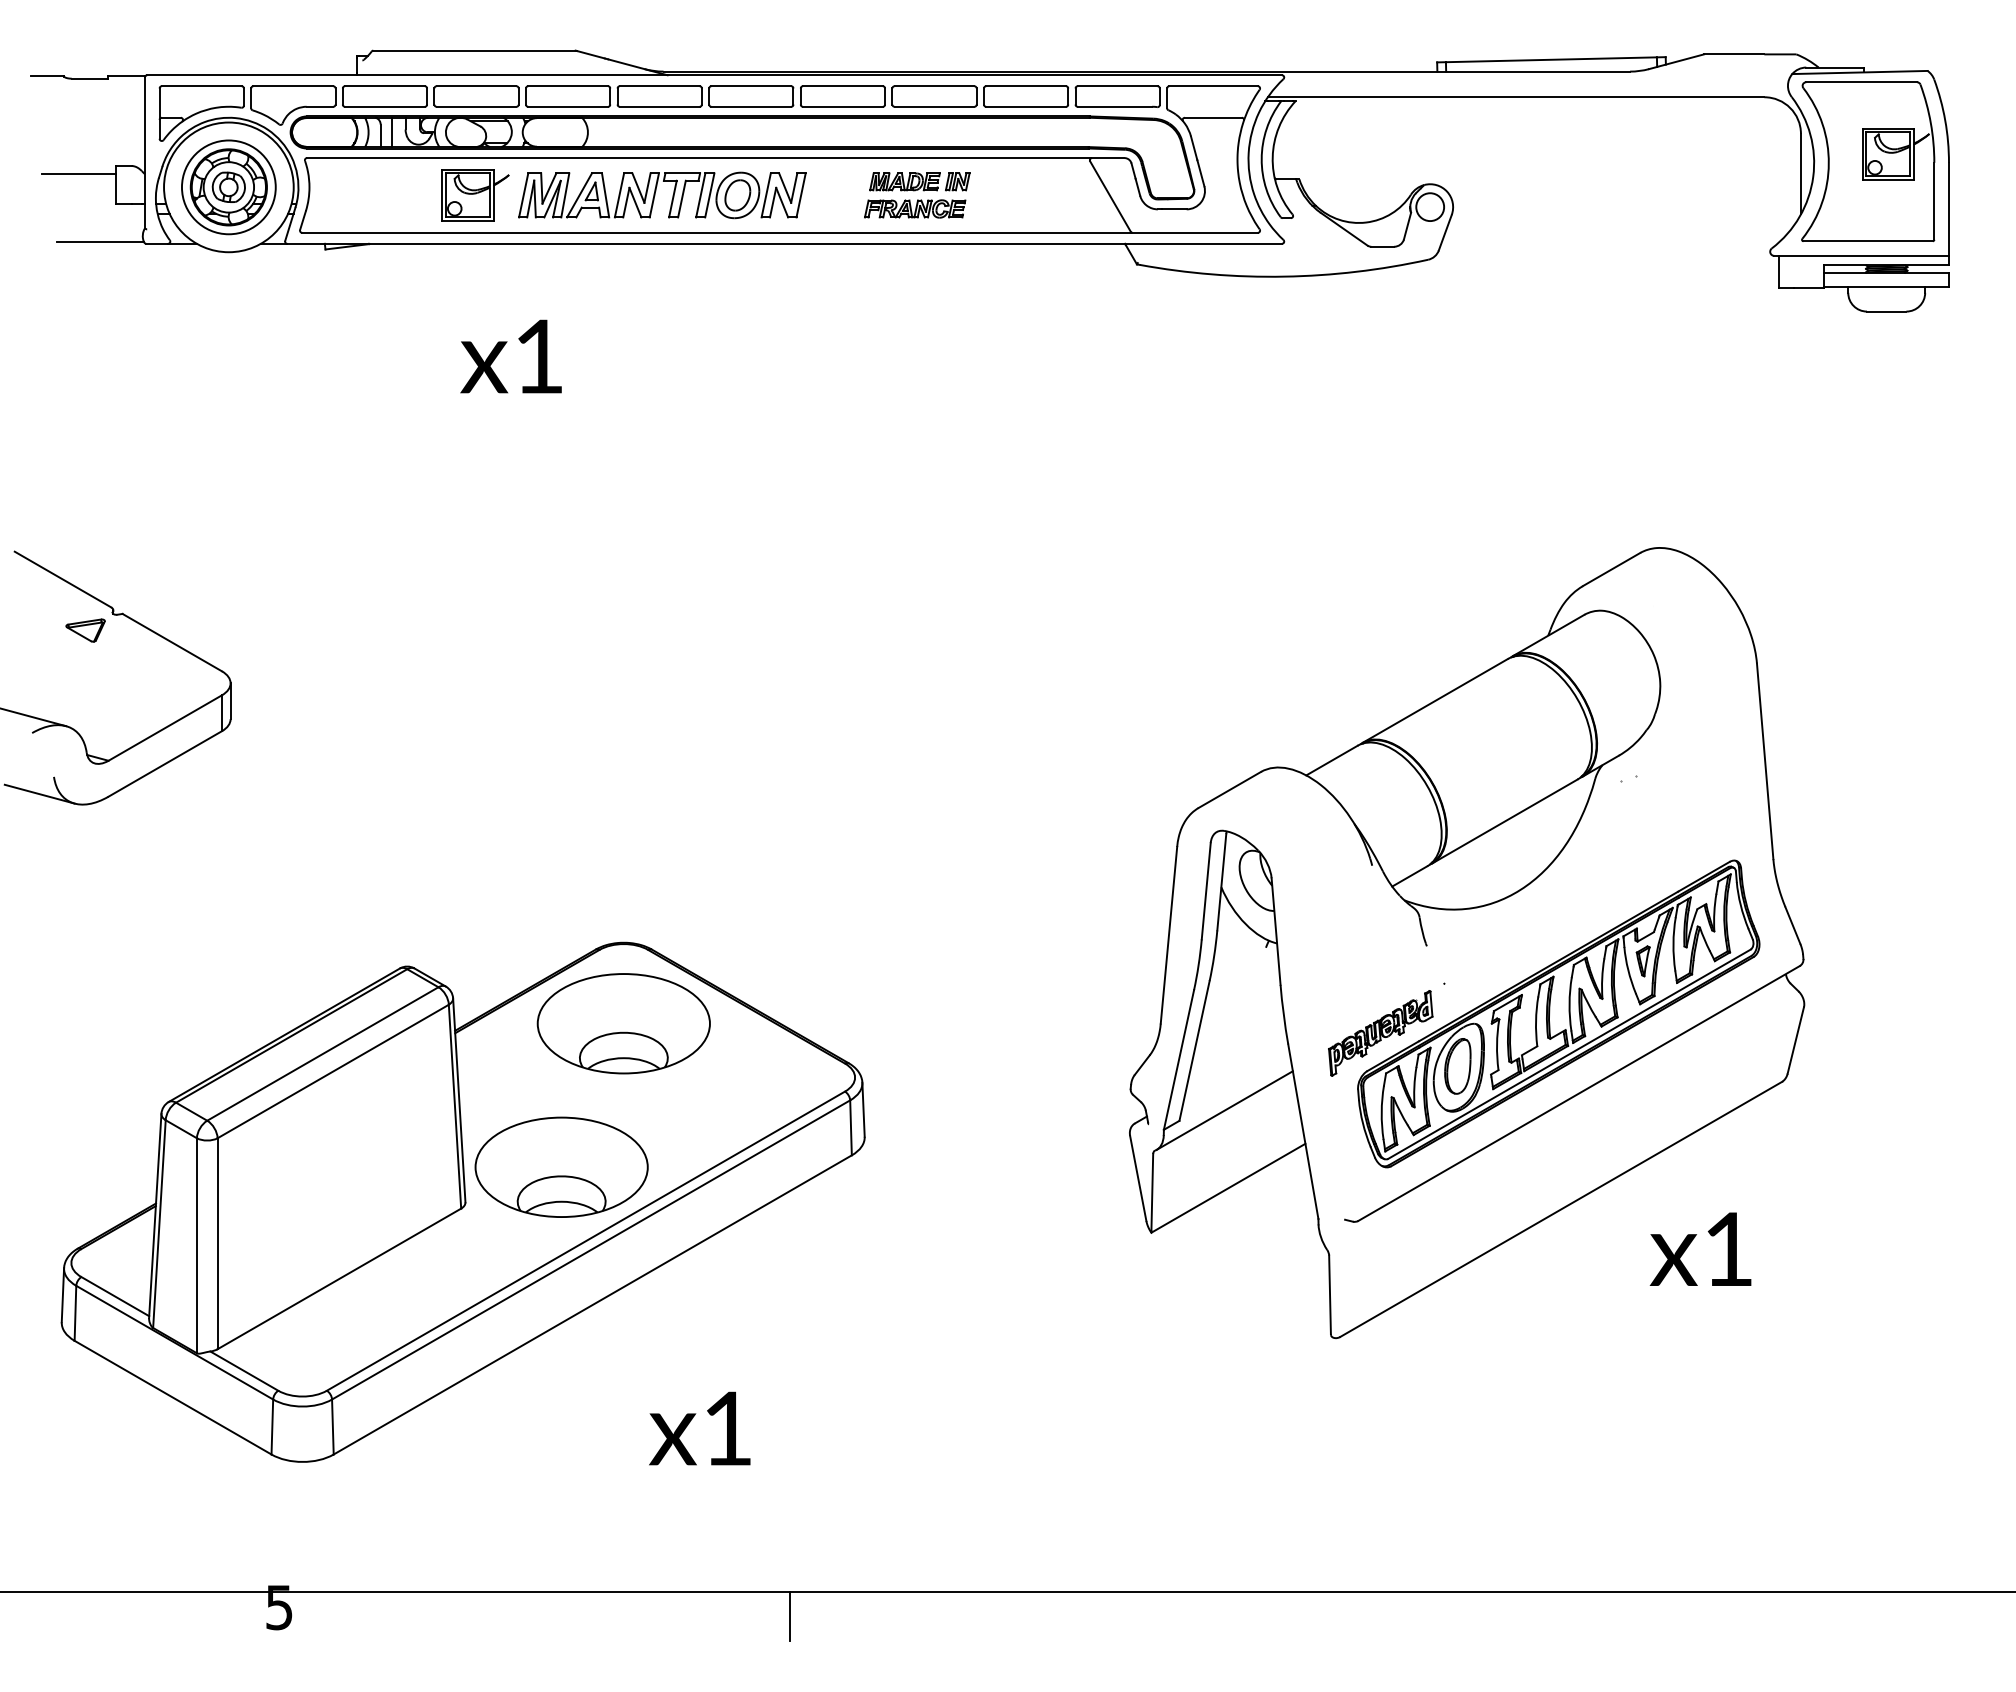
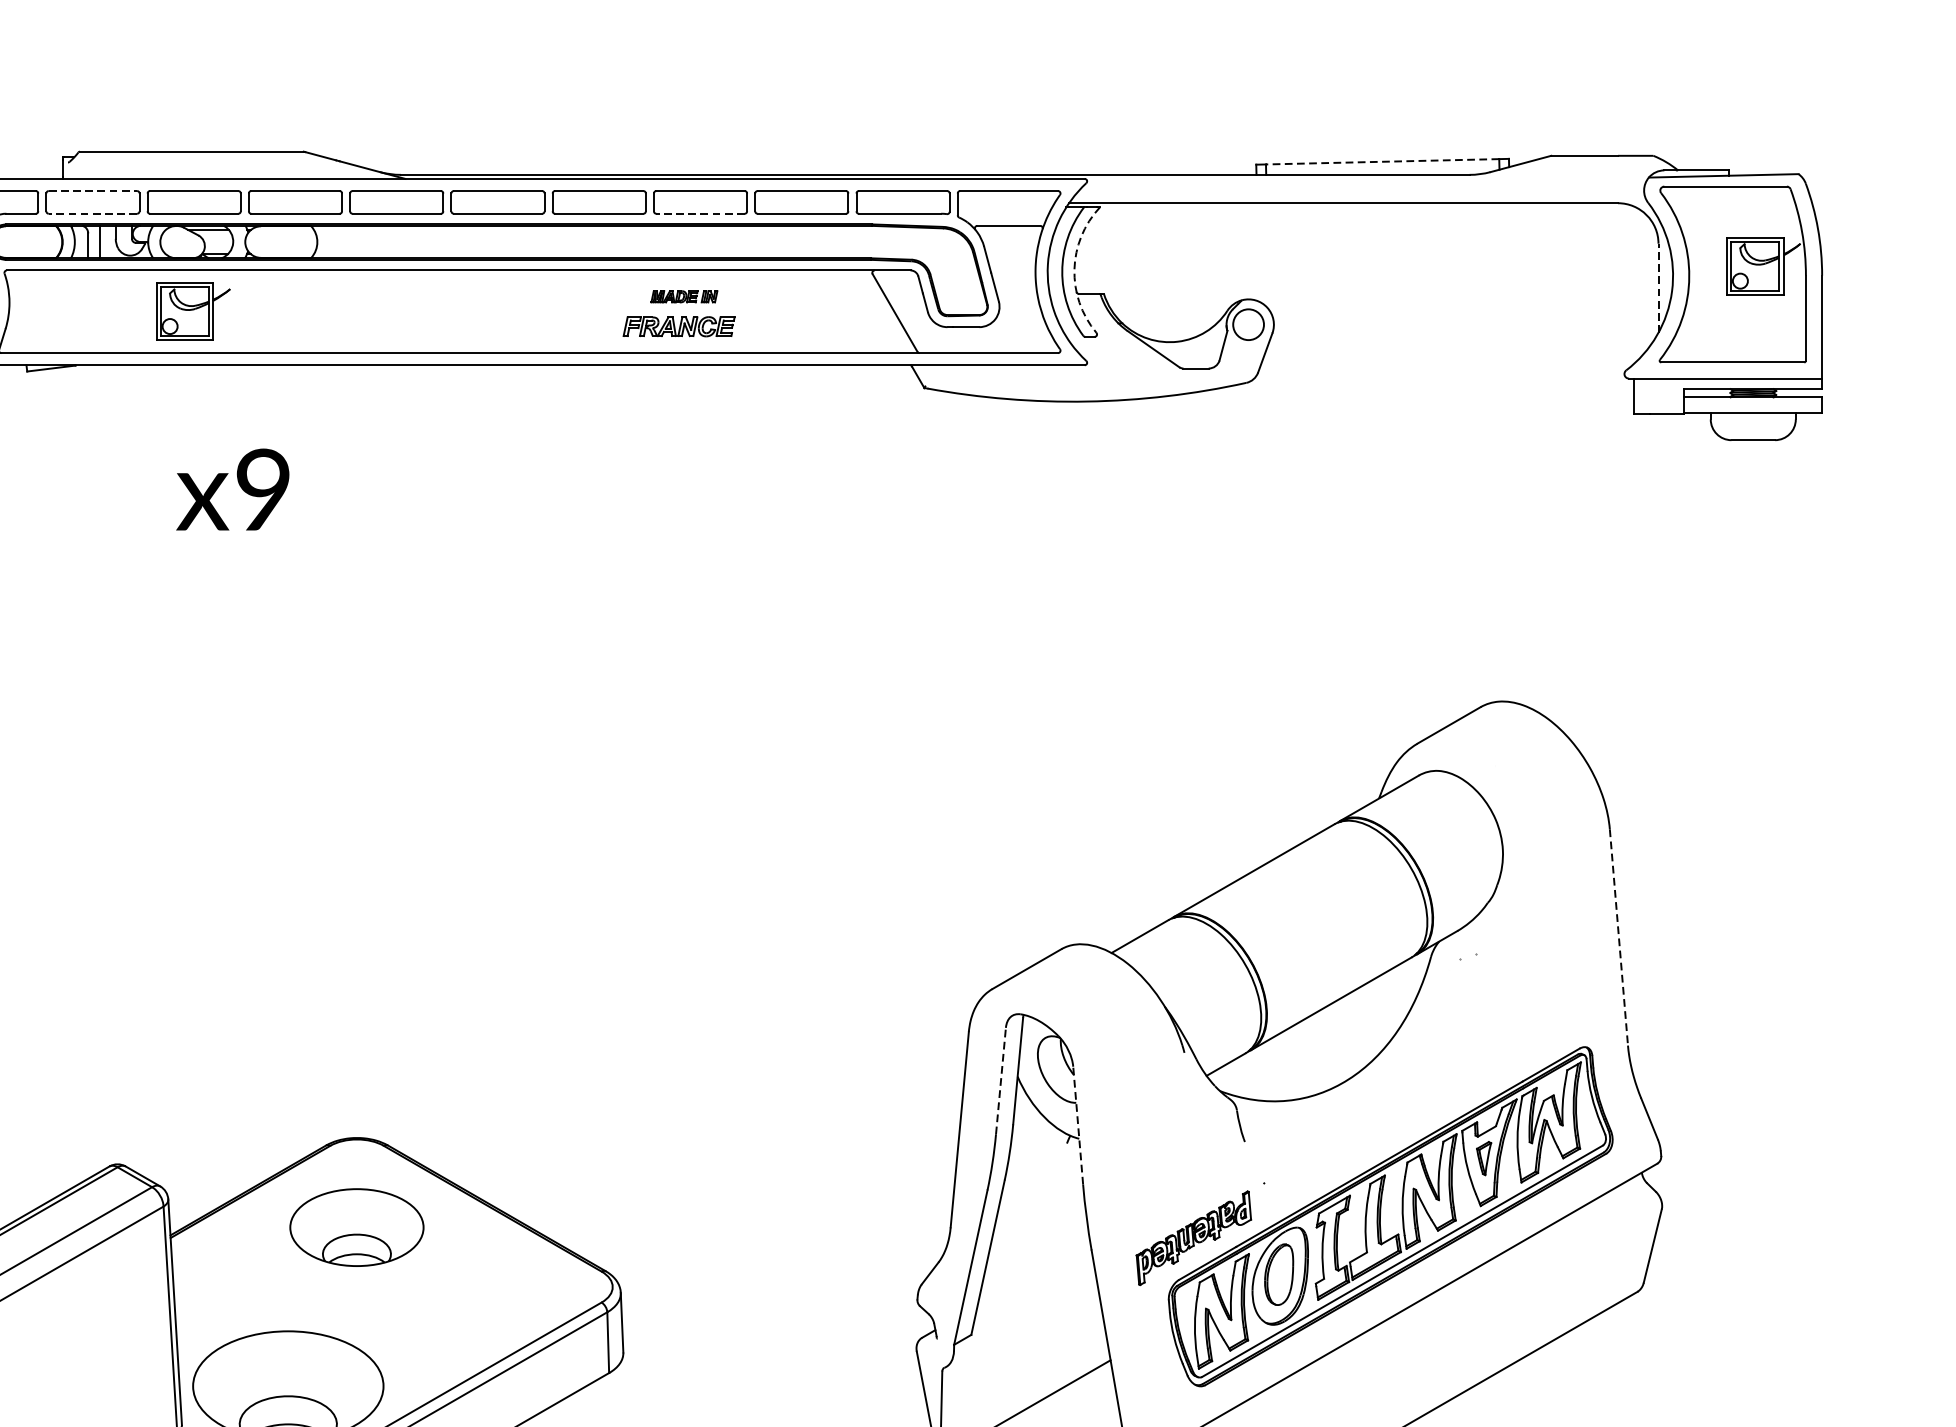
line: (1551, 59) -> (1382, 161), solid -> dashed
line: (384, 86) -> (92, 191), solid -> dashed
line: (384, 106) -> (92, 213), solid -> dashed
line: (934, 106) -> (700, 213), solid -> dashed
arc: (1272, 157) -> (1074, 269), solid -> dashed
line: (1800, 173) -> (1657, 287), solid -> dashed
part: (919, 181) -> (683, 296), size x0.6
part: (655, 195) -> (392, 311), removed
text: (538, 356) -> (262, 489), x1 -> x9
line: (1765, 761) -> (1619, 937), solid -> dashed
line: (1206, 890) -> (1001, 1080), solid -> dashed
line: (1276, 931) -> (1078, 1125), solid -> dashed
part: (623, 1023) -> (356, 1227), size x0.7
line: (1224, 1110) -> (1021, 1323), removed

